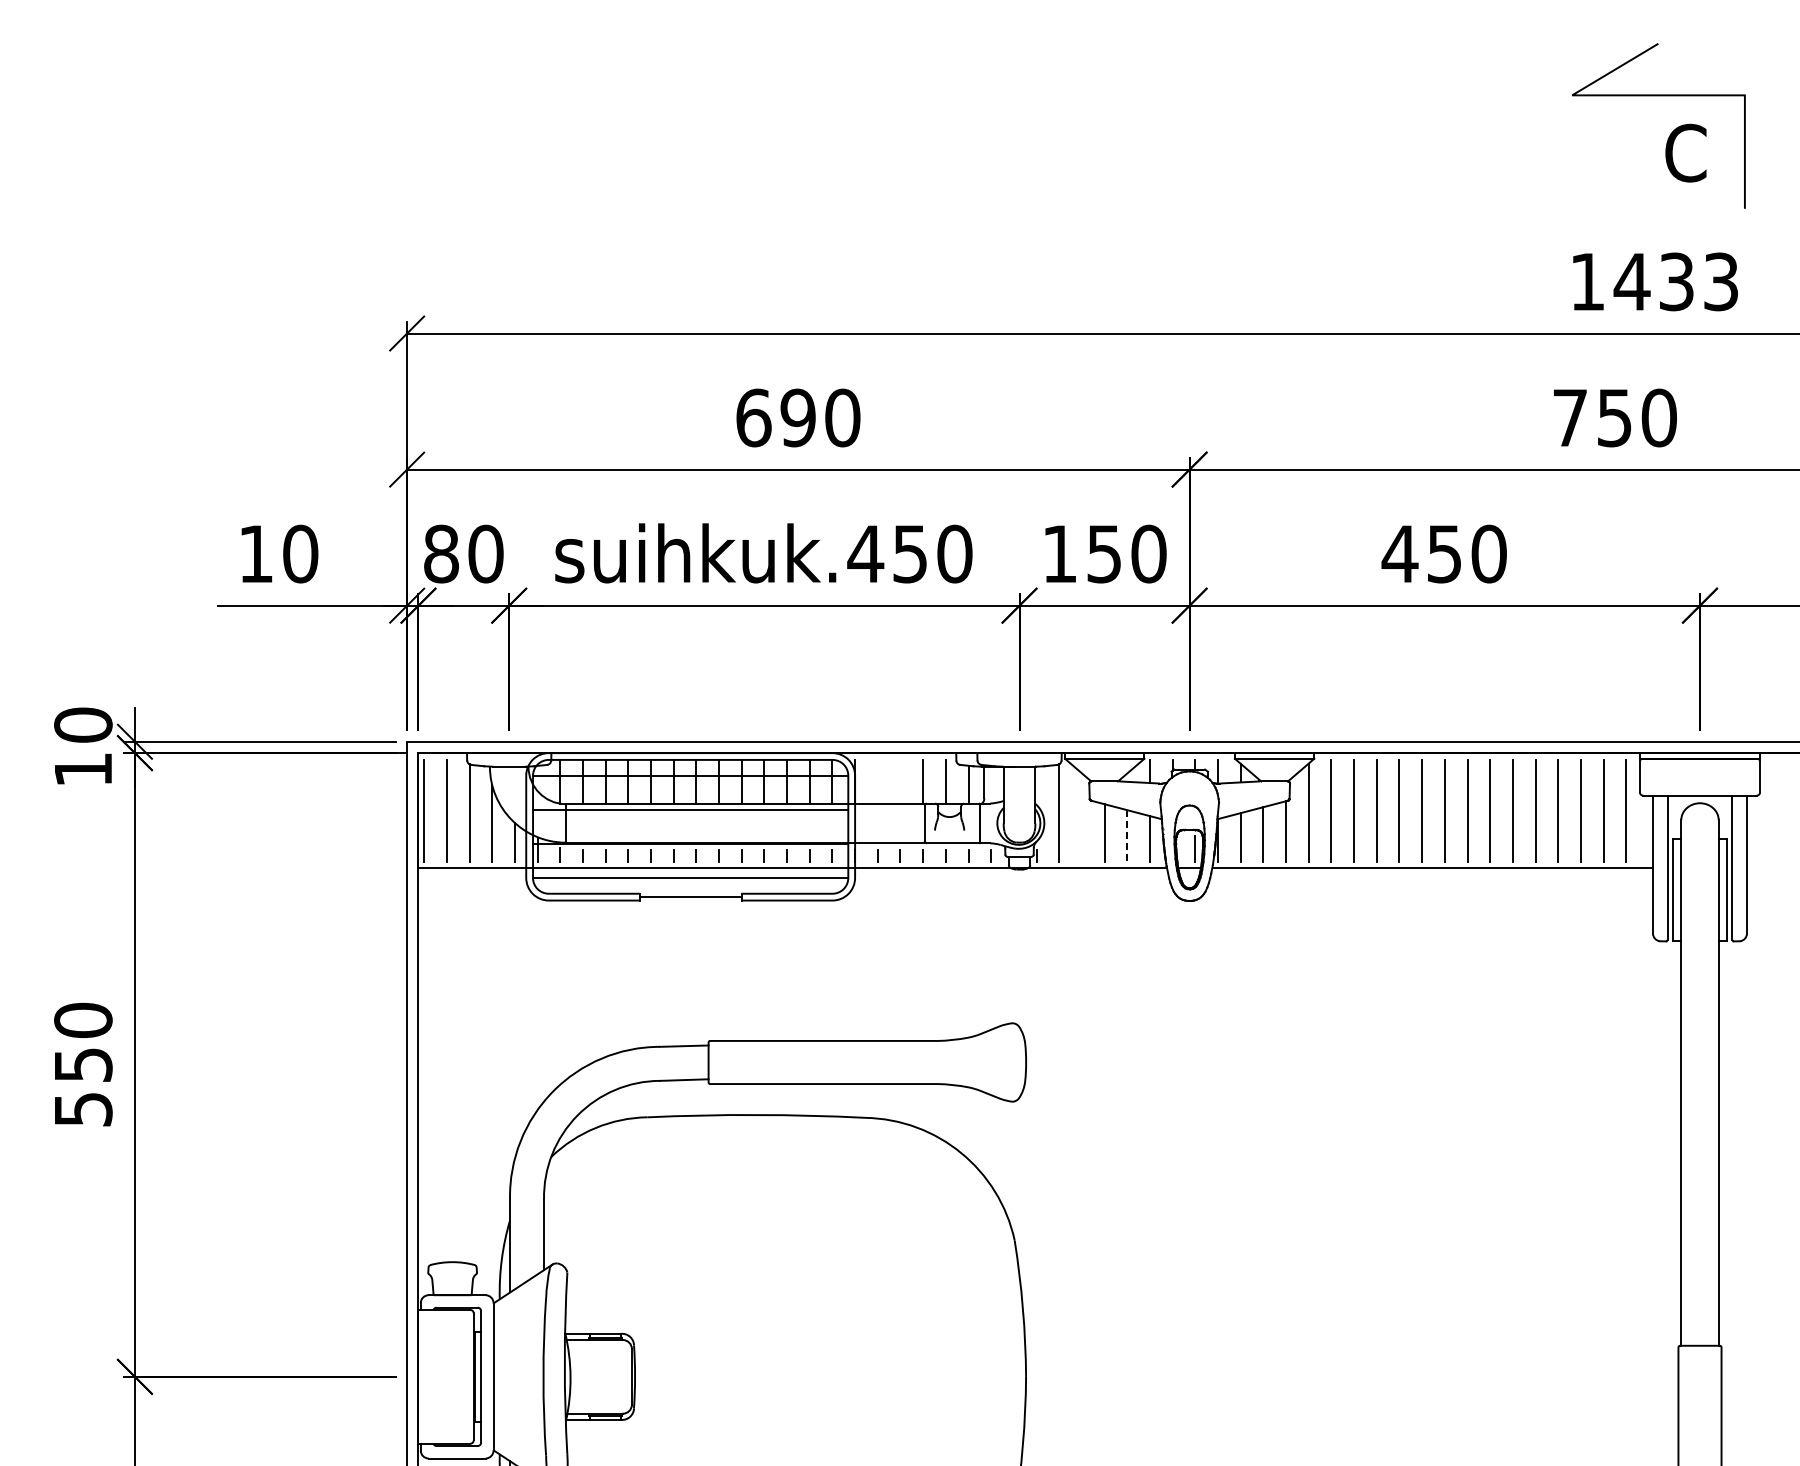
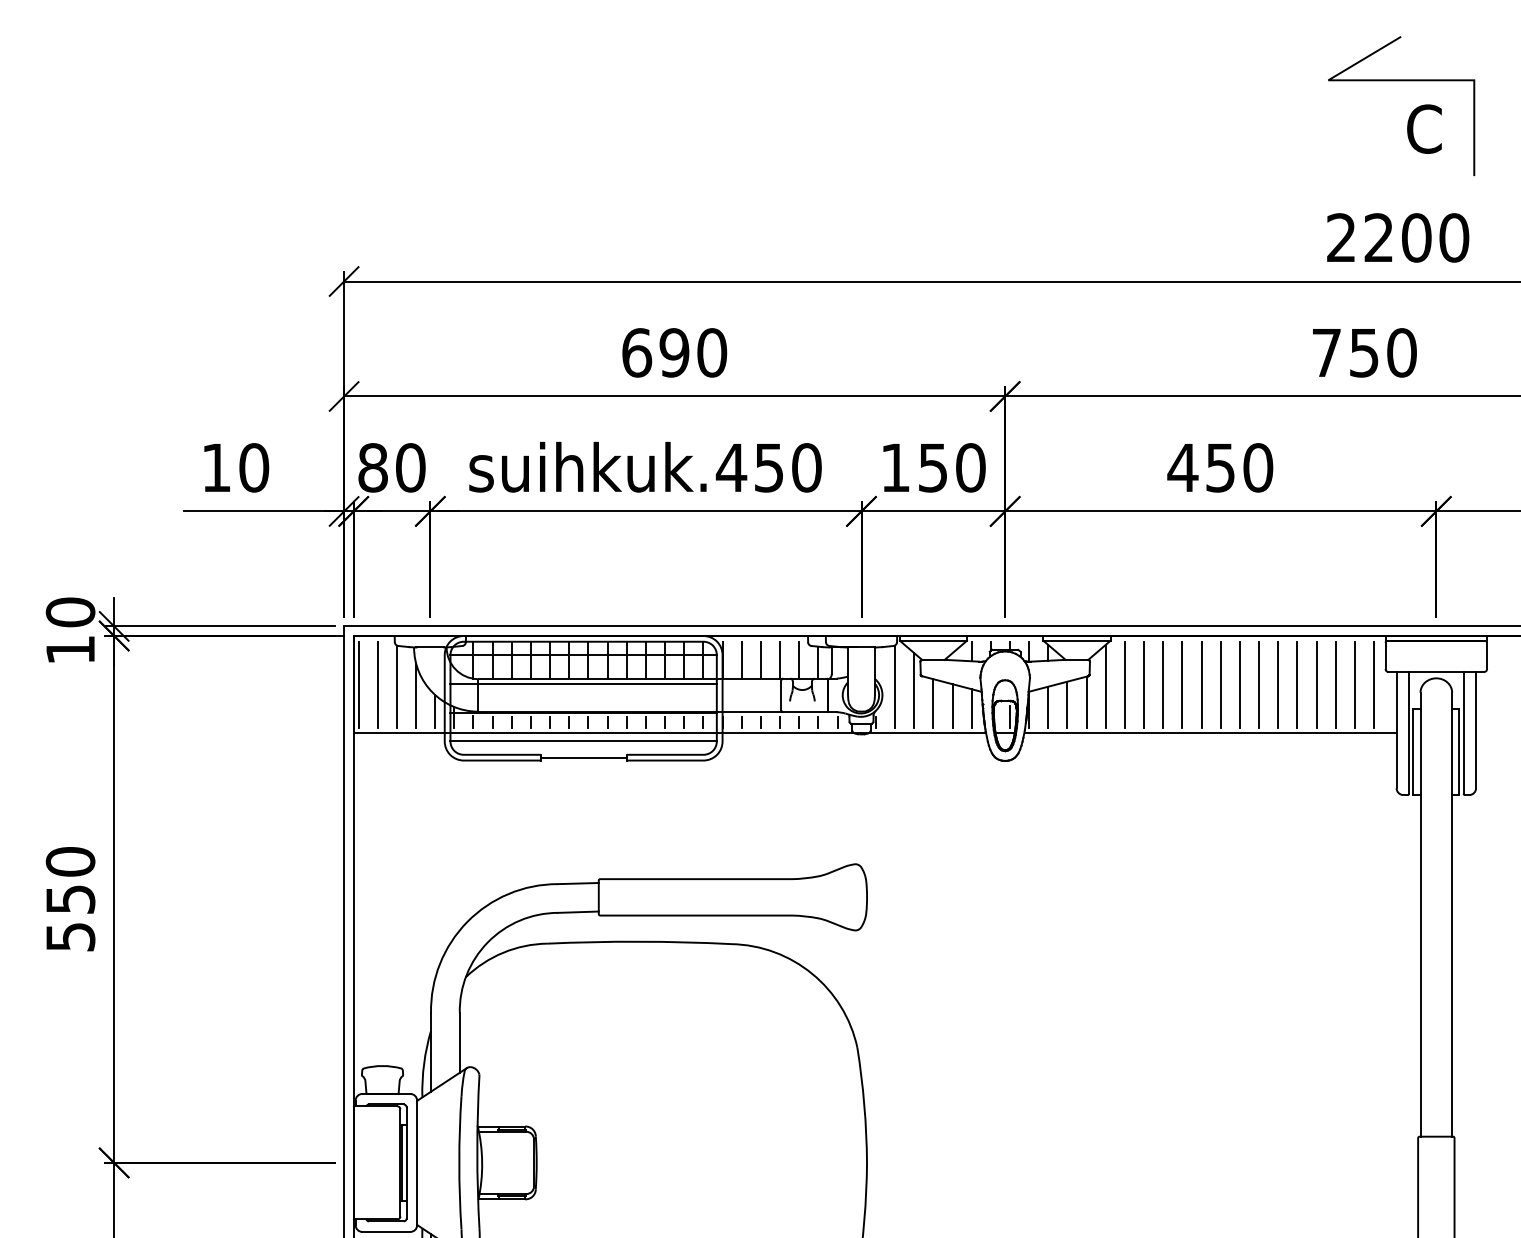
text: (1654, 281) -> (1397, 237), 1433 -> 2200
line: (877, 781) -> (741, 659), added
line: (900, 781) -> (760, 659), added
line: (1081, 817) -> (913, 690), added
line: (1127, 836) -> (952, 706), dashed -> solid

